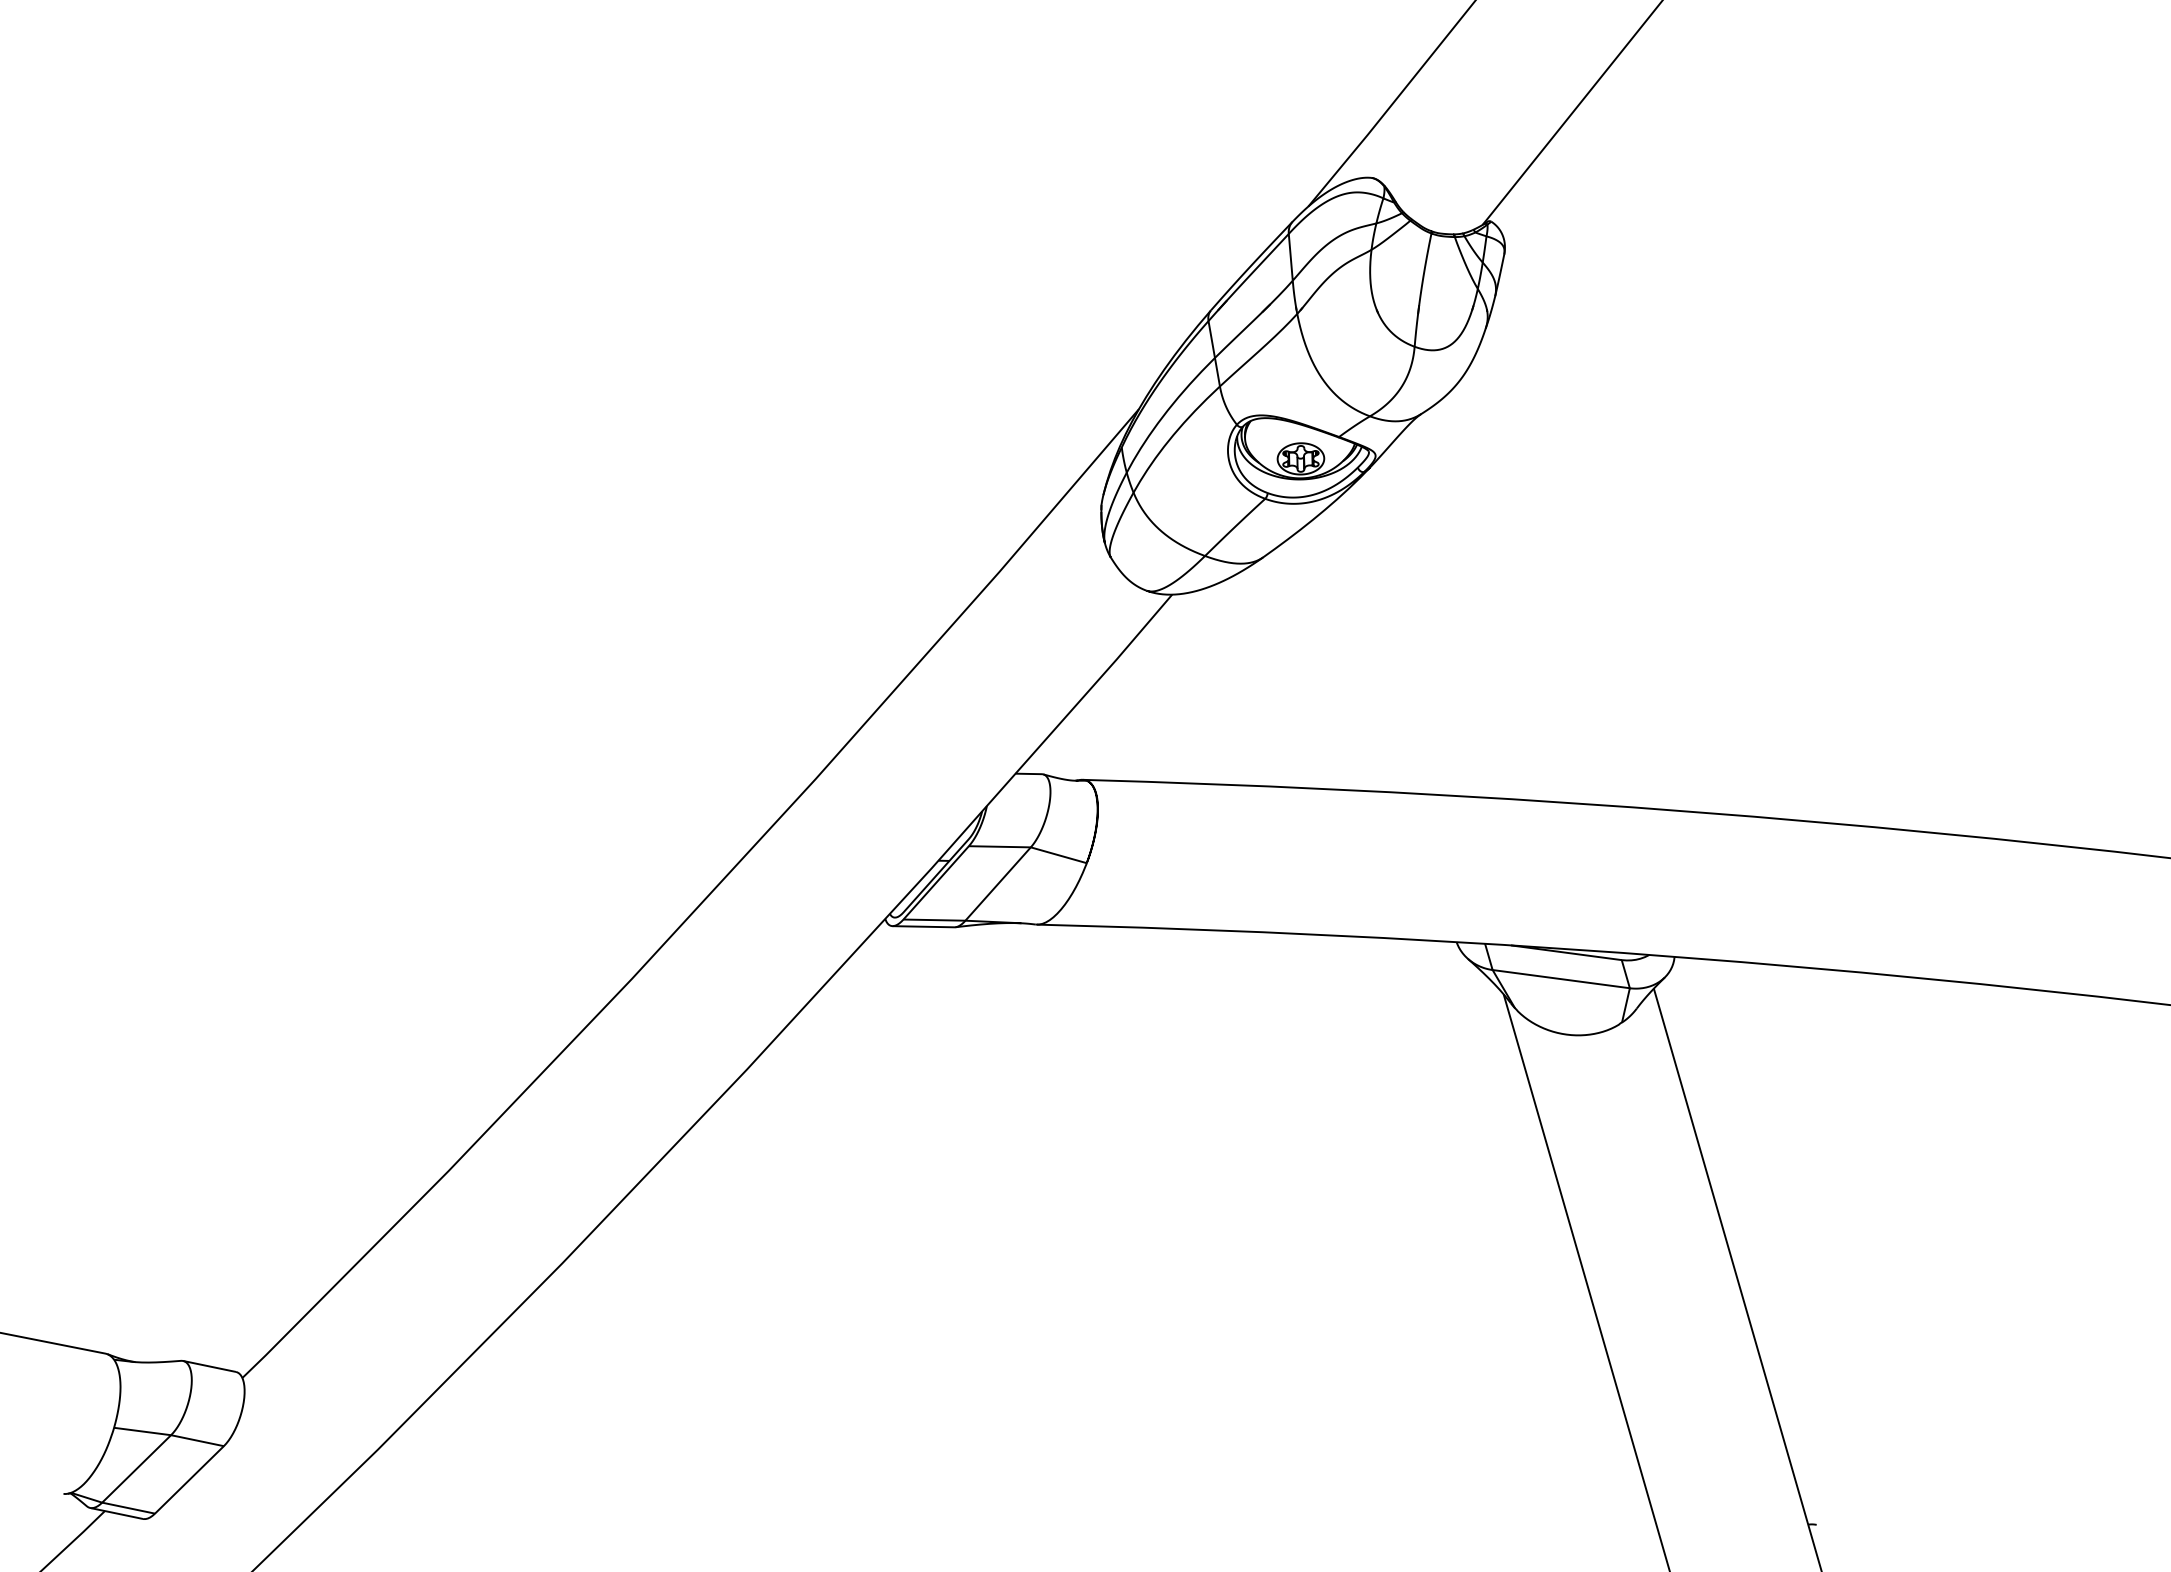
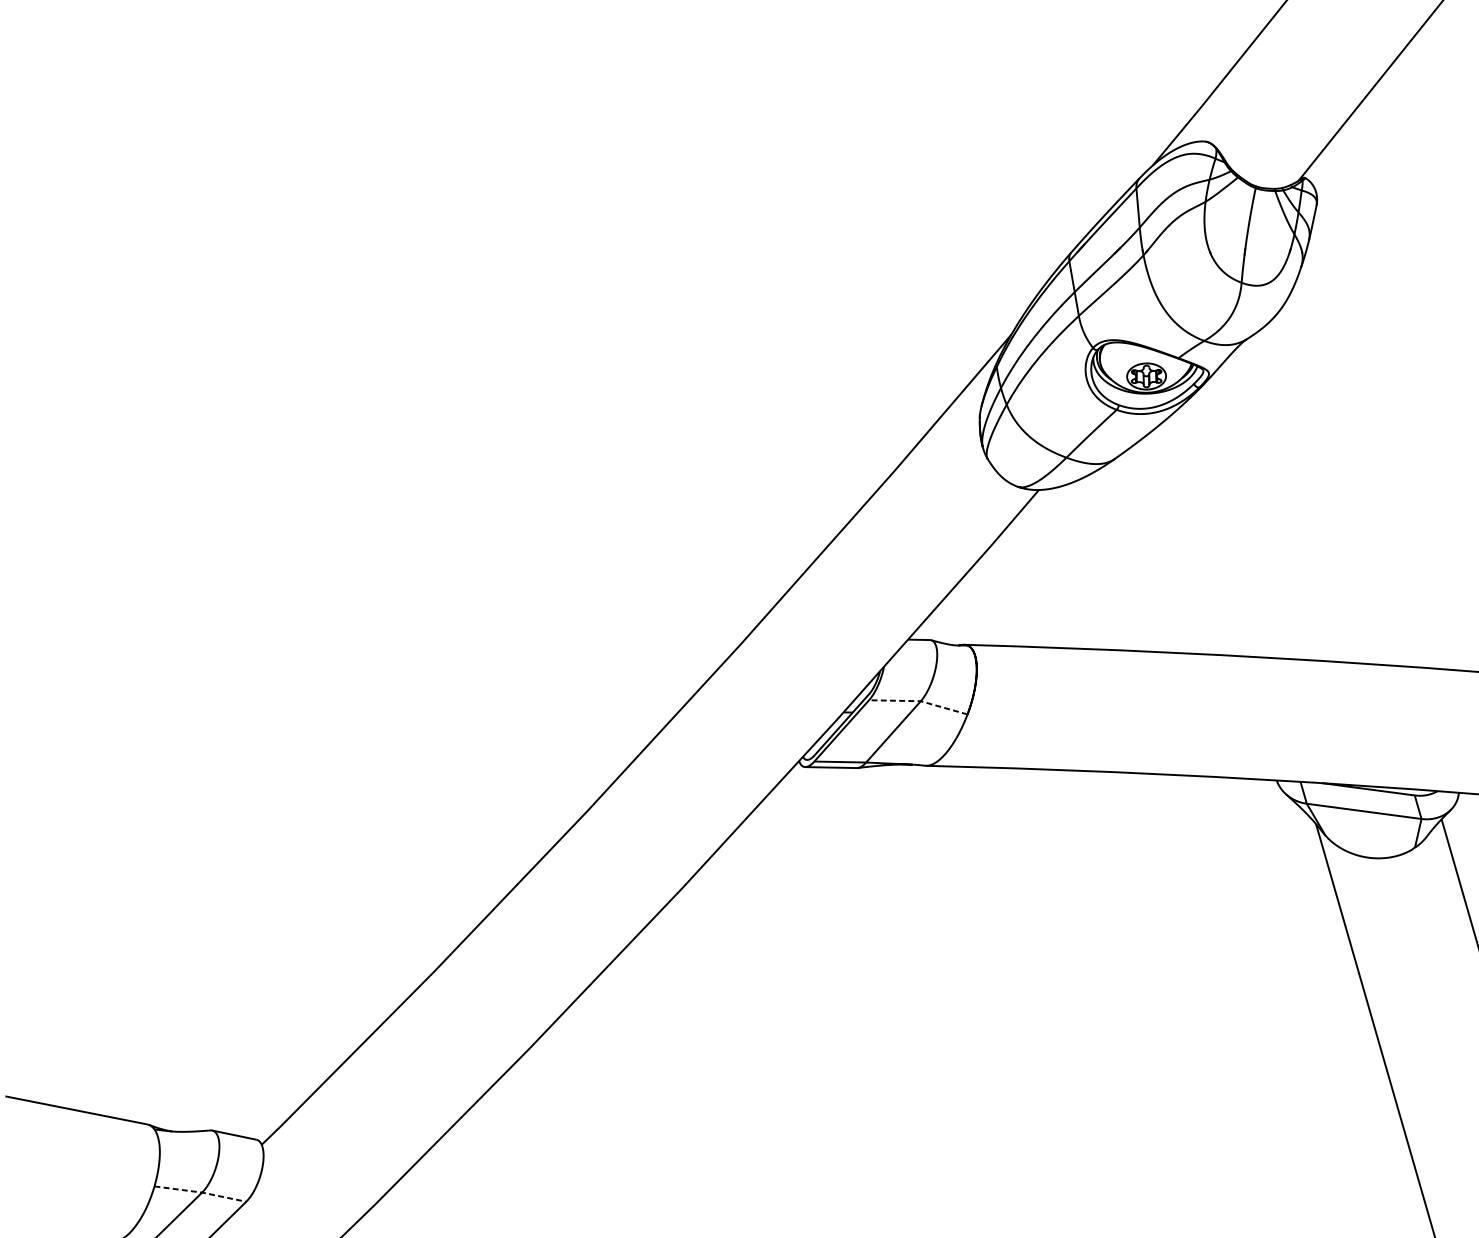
line: (1029, 847) -> (919, 701), solid -> dashed
line: (170, 1435) -> (201, 1192), solid -> dashed

